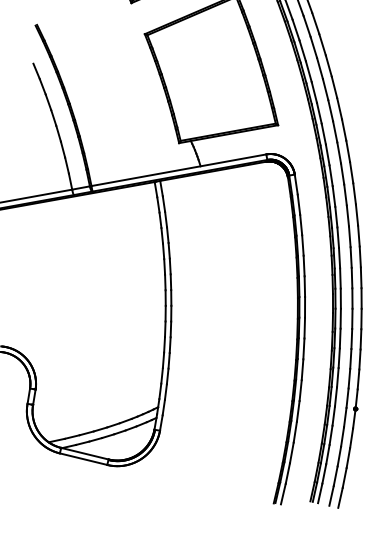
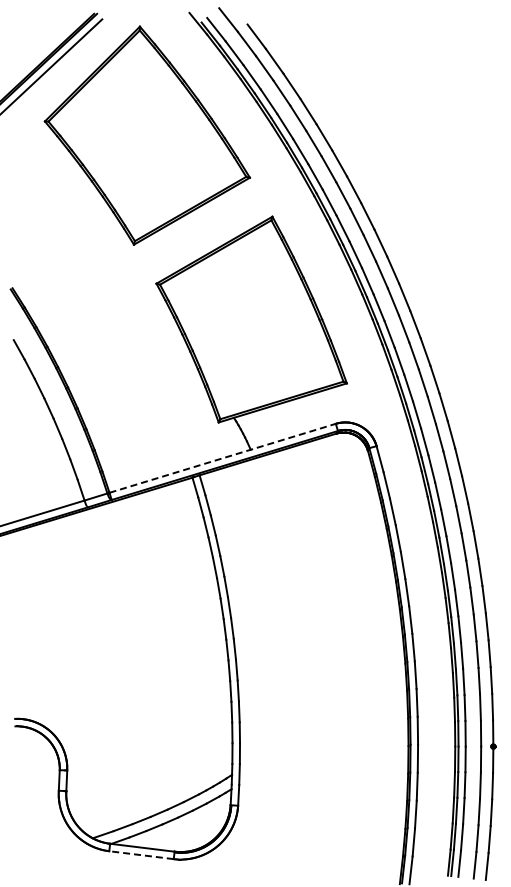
line: (179, 170) -> (223, 458), solid -> dashed
line: (83, 459) -> (141, 855), solid -> dashed

